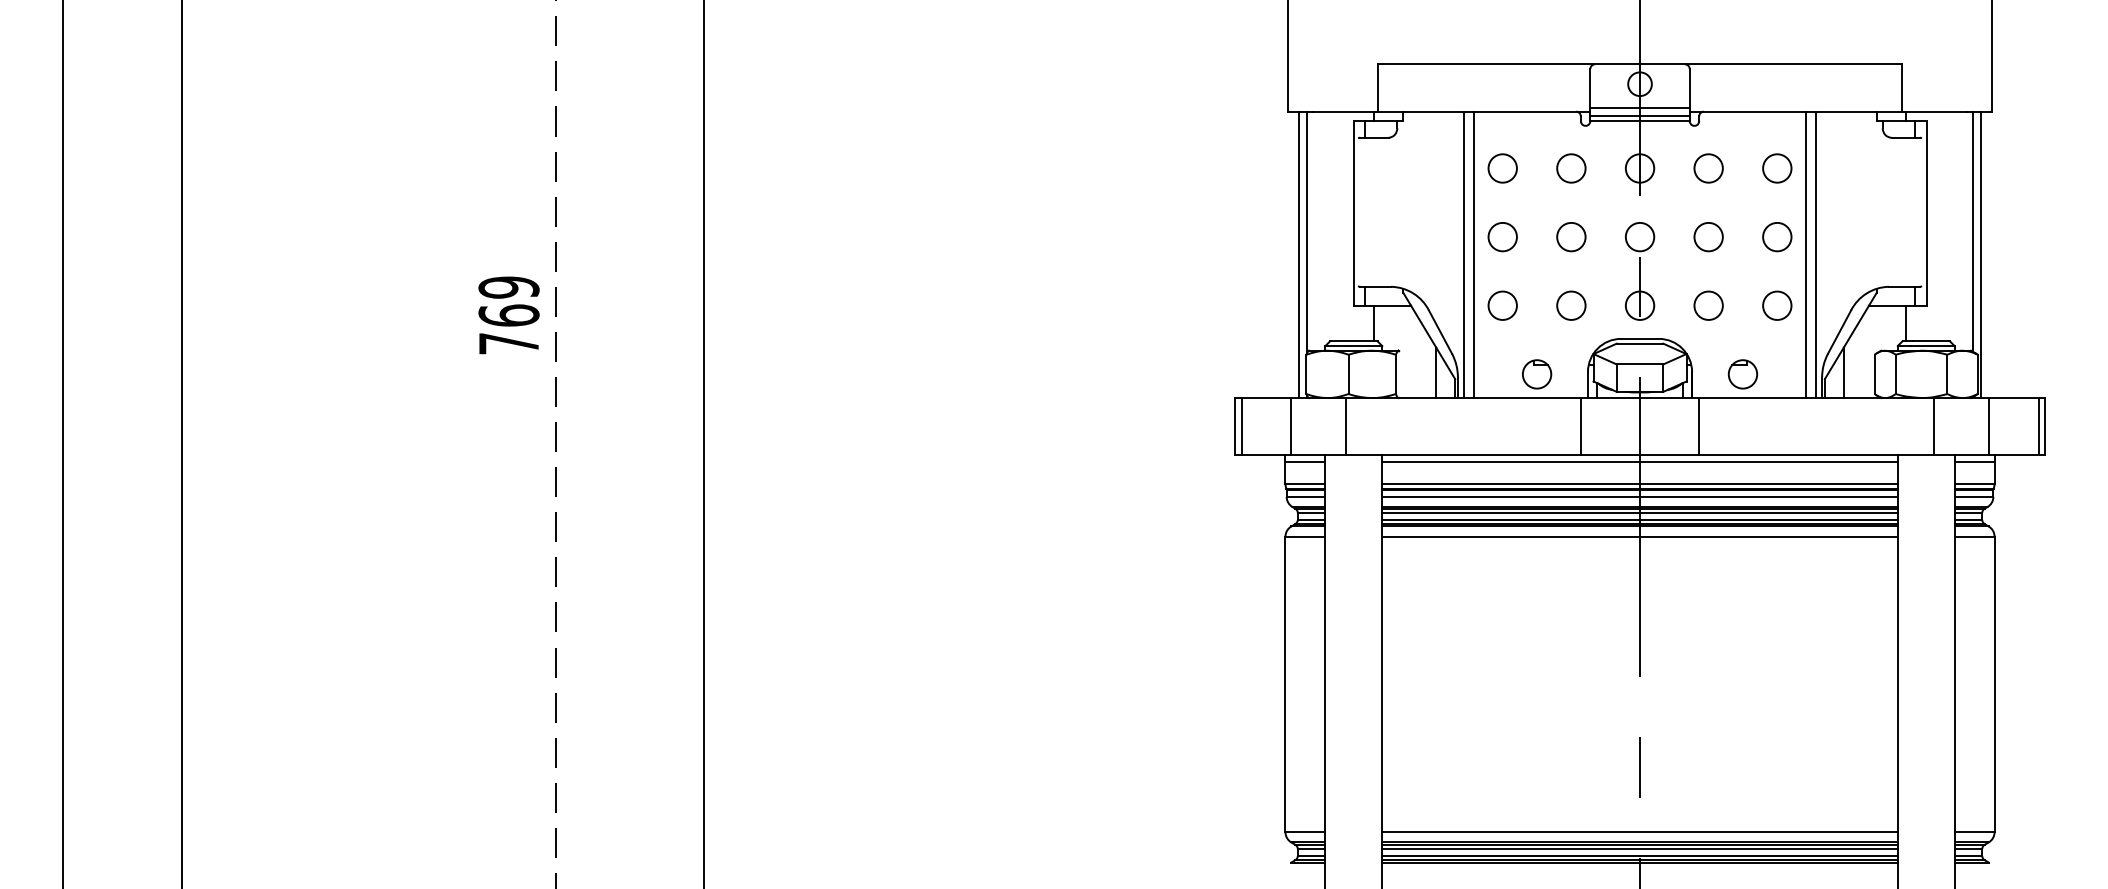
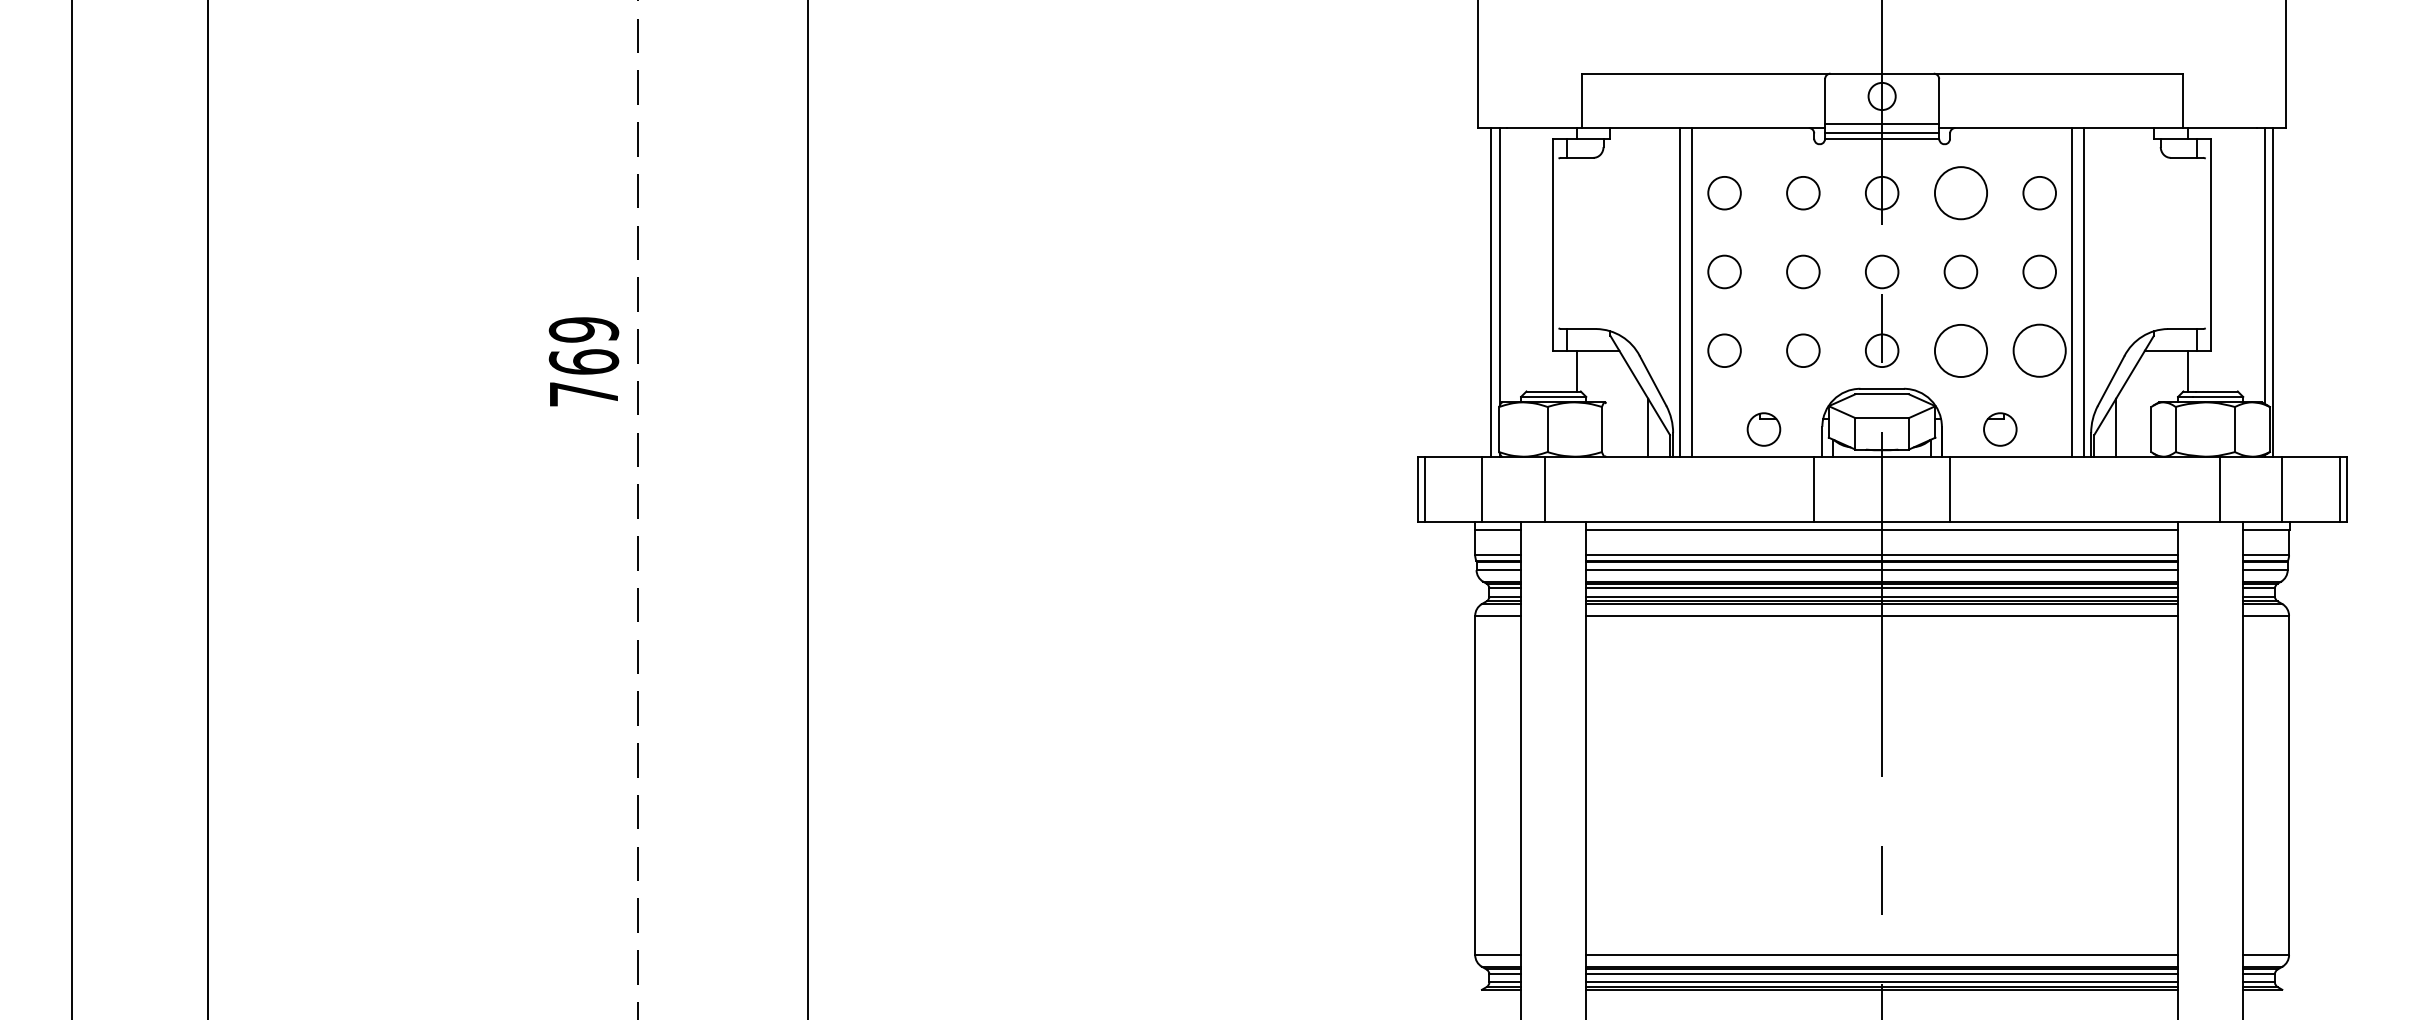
circle: (1708, 168) -> (1960, 193), size x1.6
circle: (1708, 305) -> (1960, 350), size x1.6
circle: (1777, 305) -> (2039, 350), size x1.6

